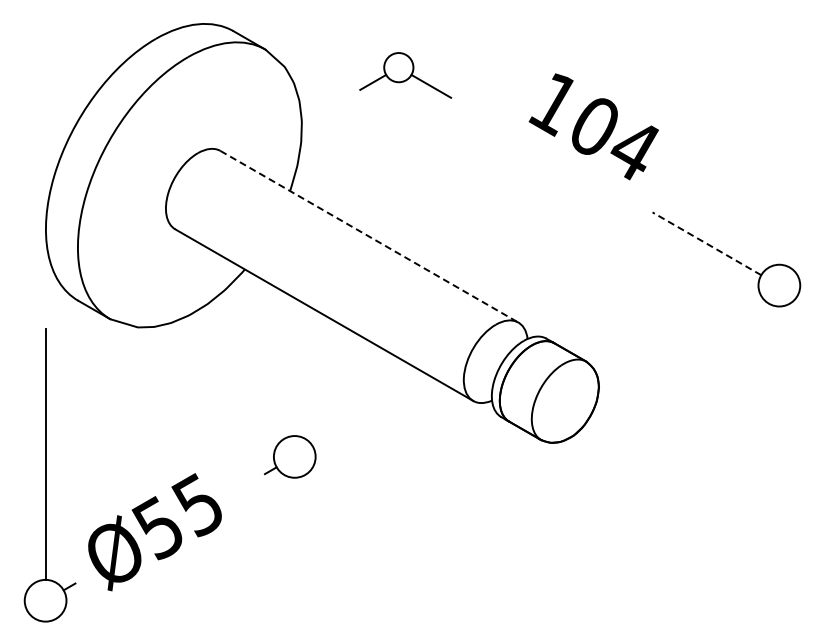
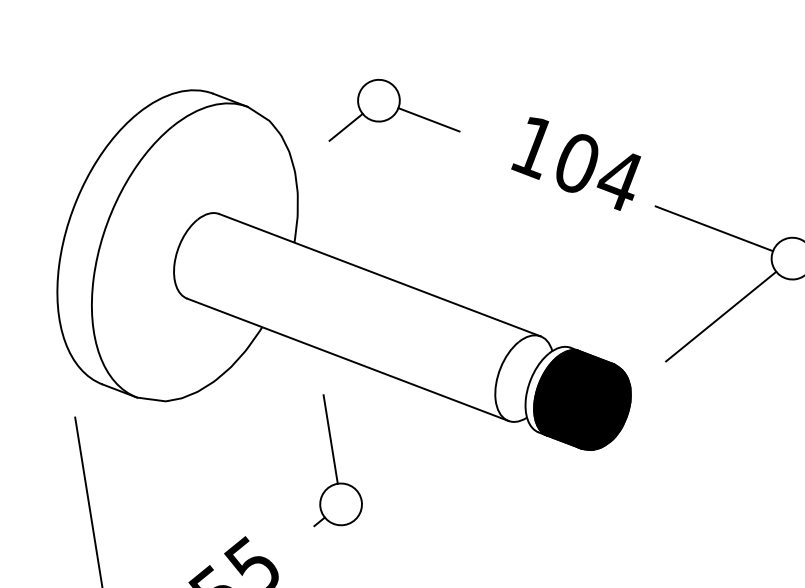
part: (405, 75) -> (390, 110), size x1.43
text: (593, 126) -> (575, 163), moved
line: (369, 236) -> (380, 274), dashed -> solid
line: (706, 243) -> (713, 228), dashed -> solid
line: (699, 331) -> (720, 316), added
line: (294, 391) -> (330, 439), added
fill: (549, 391) -> (582, 399), added

